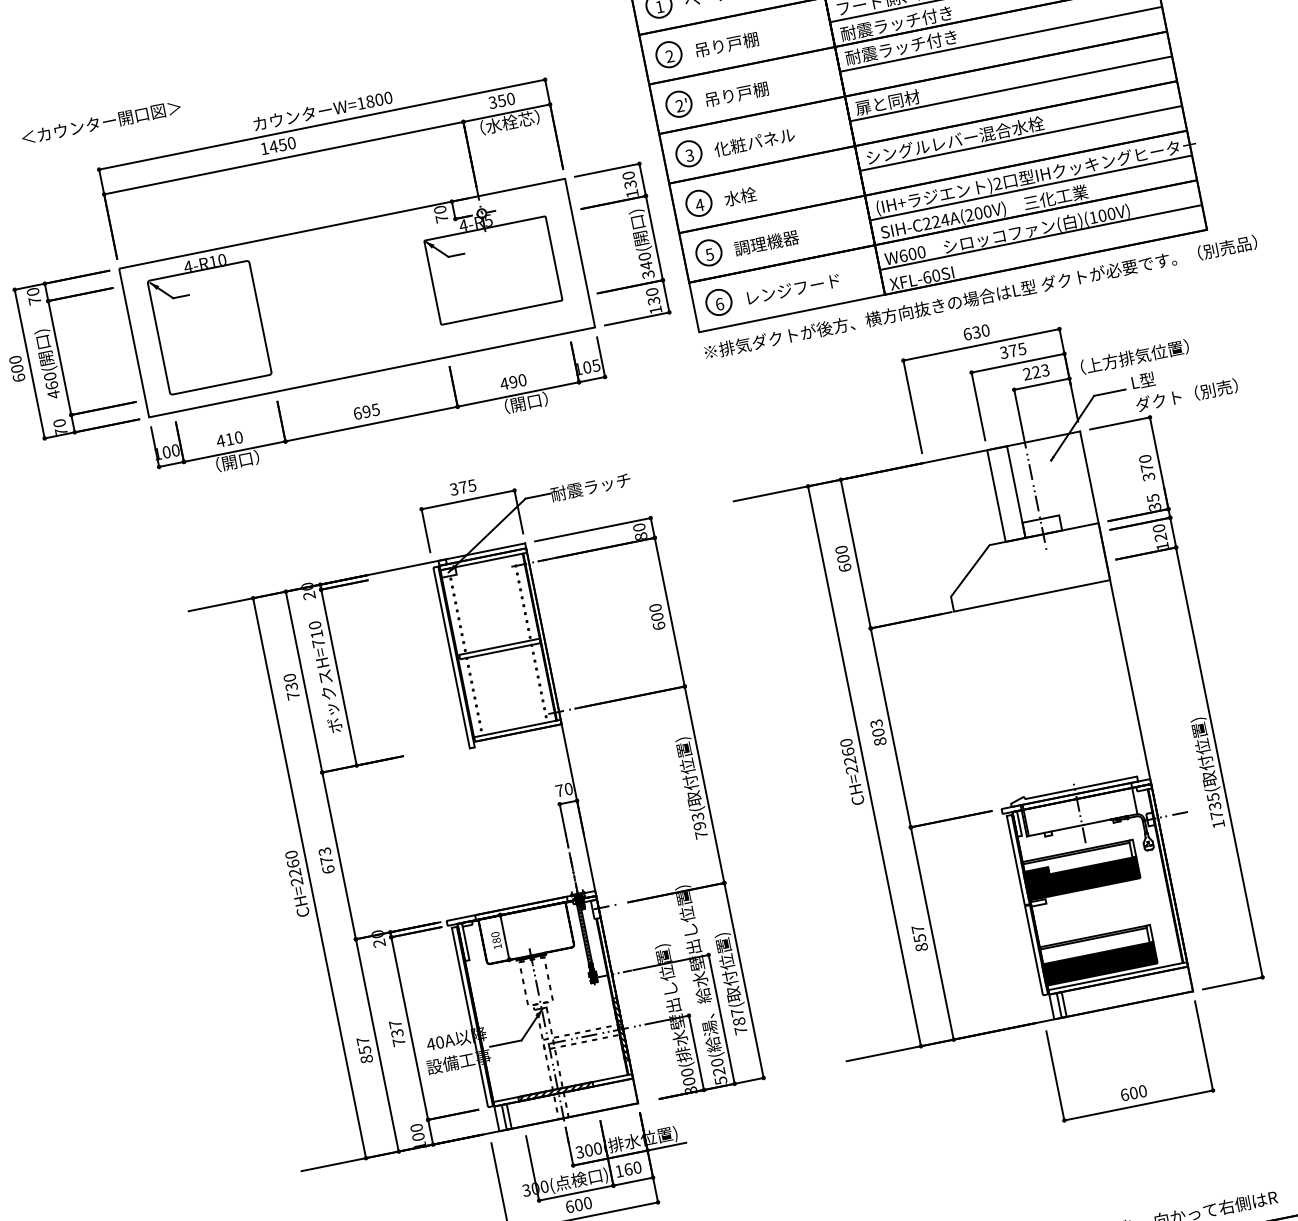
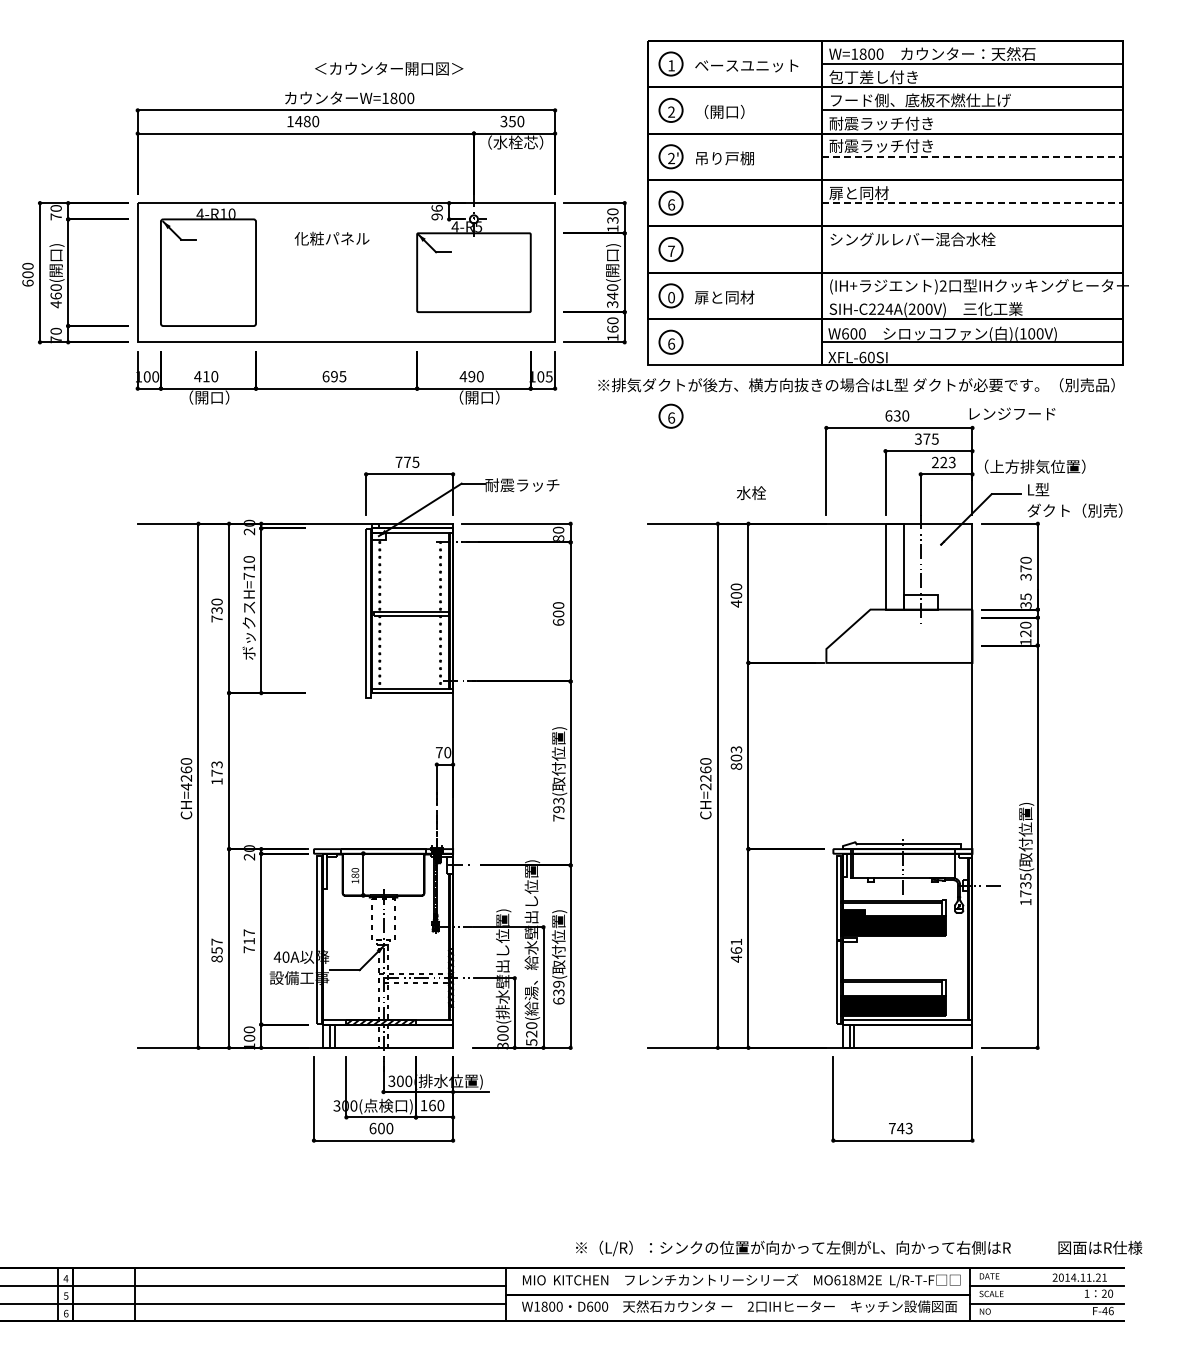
line: (1001, 39) -> (972, 156), solid -> dashed
text: (726, 44) -> (724, 111), 吊り戸棚 -> （開口）
line: (1011, 89) -> (972, 203), solid -> dashed
text: (101, 122) -> (389, 68), moved
line: (1021, 138) -> (972, 249), removed
text: (753, 142) -> (331, 238), moved
text: (281, 145) -> (306, 121), 1450 -> 1480
text: (689, 155) -> (671, 204), 3 -> 6
line: (1030, 187) -> (972, 295), removed
text: (740, 196) -> (751, 492), moved
text: (699, 204) -> (671, 250), 4 -> 7
text: (440, 214) -> (436, 212), 70 -> 96
text: (766, 243) -> (724, 297), 調理機器 -> 扉と同材
text: (709, 254) -> (671, 297), 5 -> 0
text: (793, 288) -> (1012, 413), moved
text: (980, 297) -> (856, 385), moved
text: (653, 300) -> (612, 328), 130 -> 160
part: (734, 380) -> (670, 415), added
text: (453, 489) -> (398, 462), 375 -> 775
text: (845, 567) -> (736, 603), 600 -> 400
text: (327, 869) -> (216, 781), 673 -> 173
text: (295, 881) -> (185, 786), CH=2260 -> CH=4260
text: (919, 938) -> (736, 950), 857 -> 461
text: (738, 1021) -> (558, 992), 787( -> 639(
text: (396, 1033) -> (248, 941), 737 -> 717
text: (1133, 1093) -> (900, 1128), 600 -> 743

